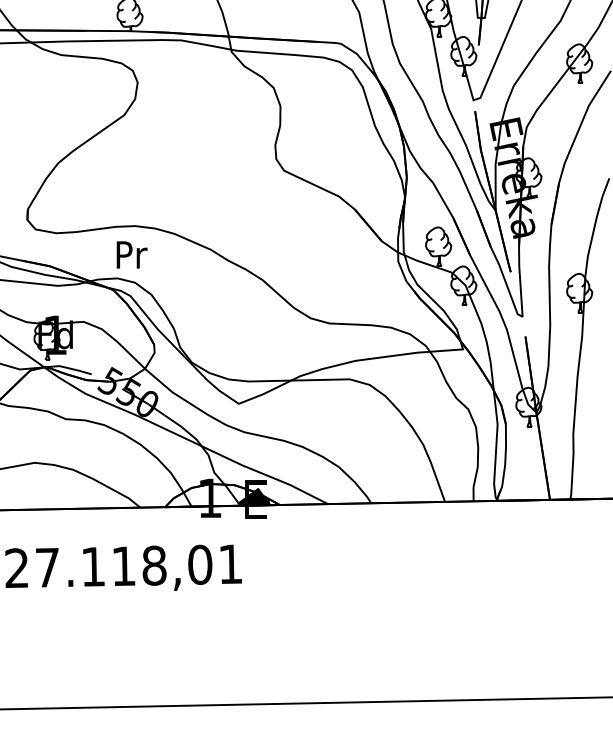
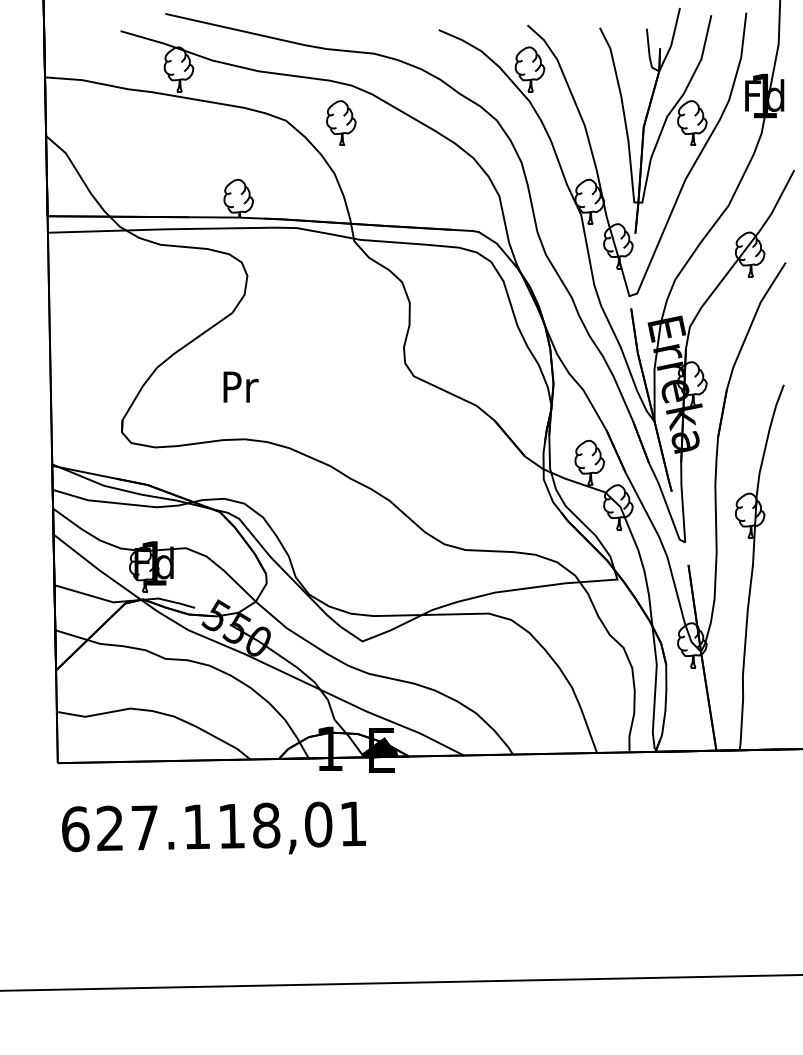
text: (131, 254) -> (240, 386), moved

